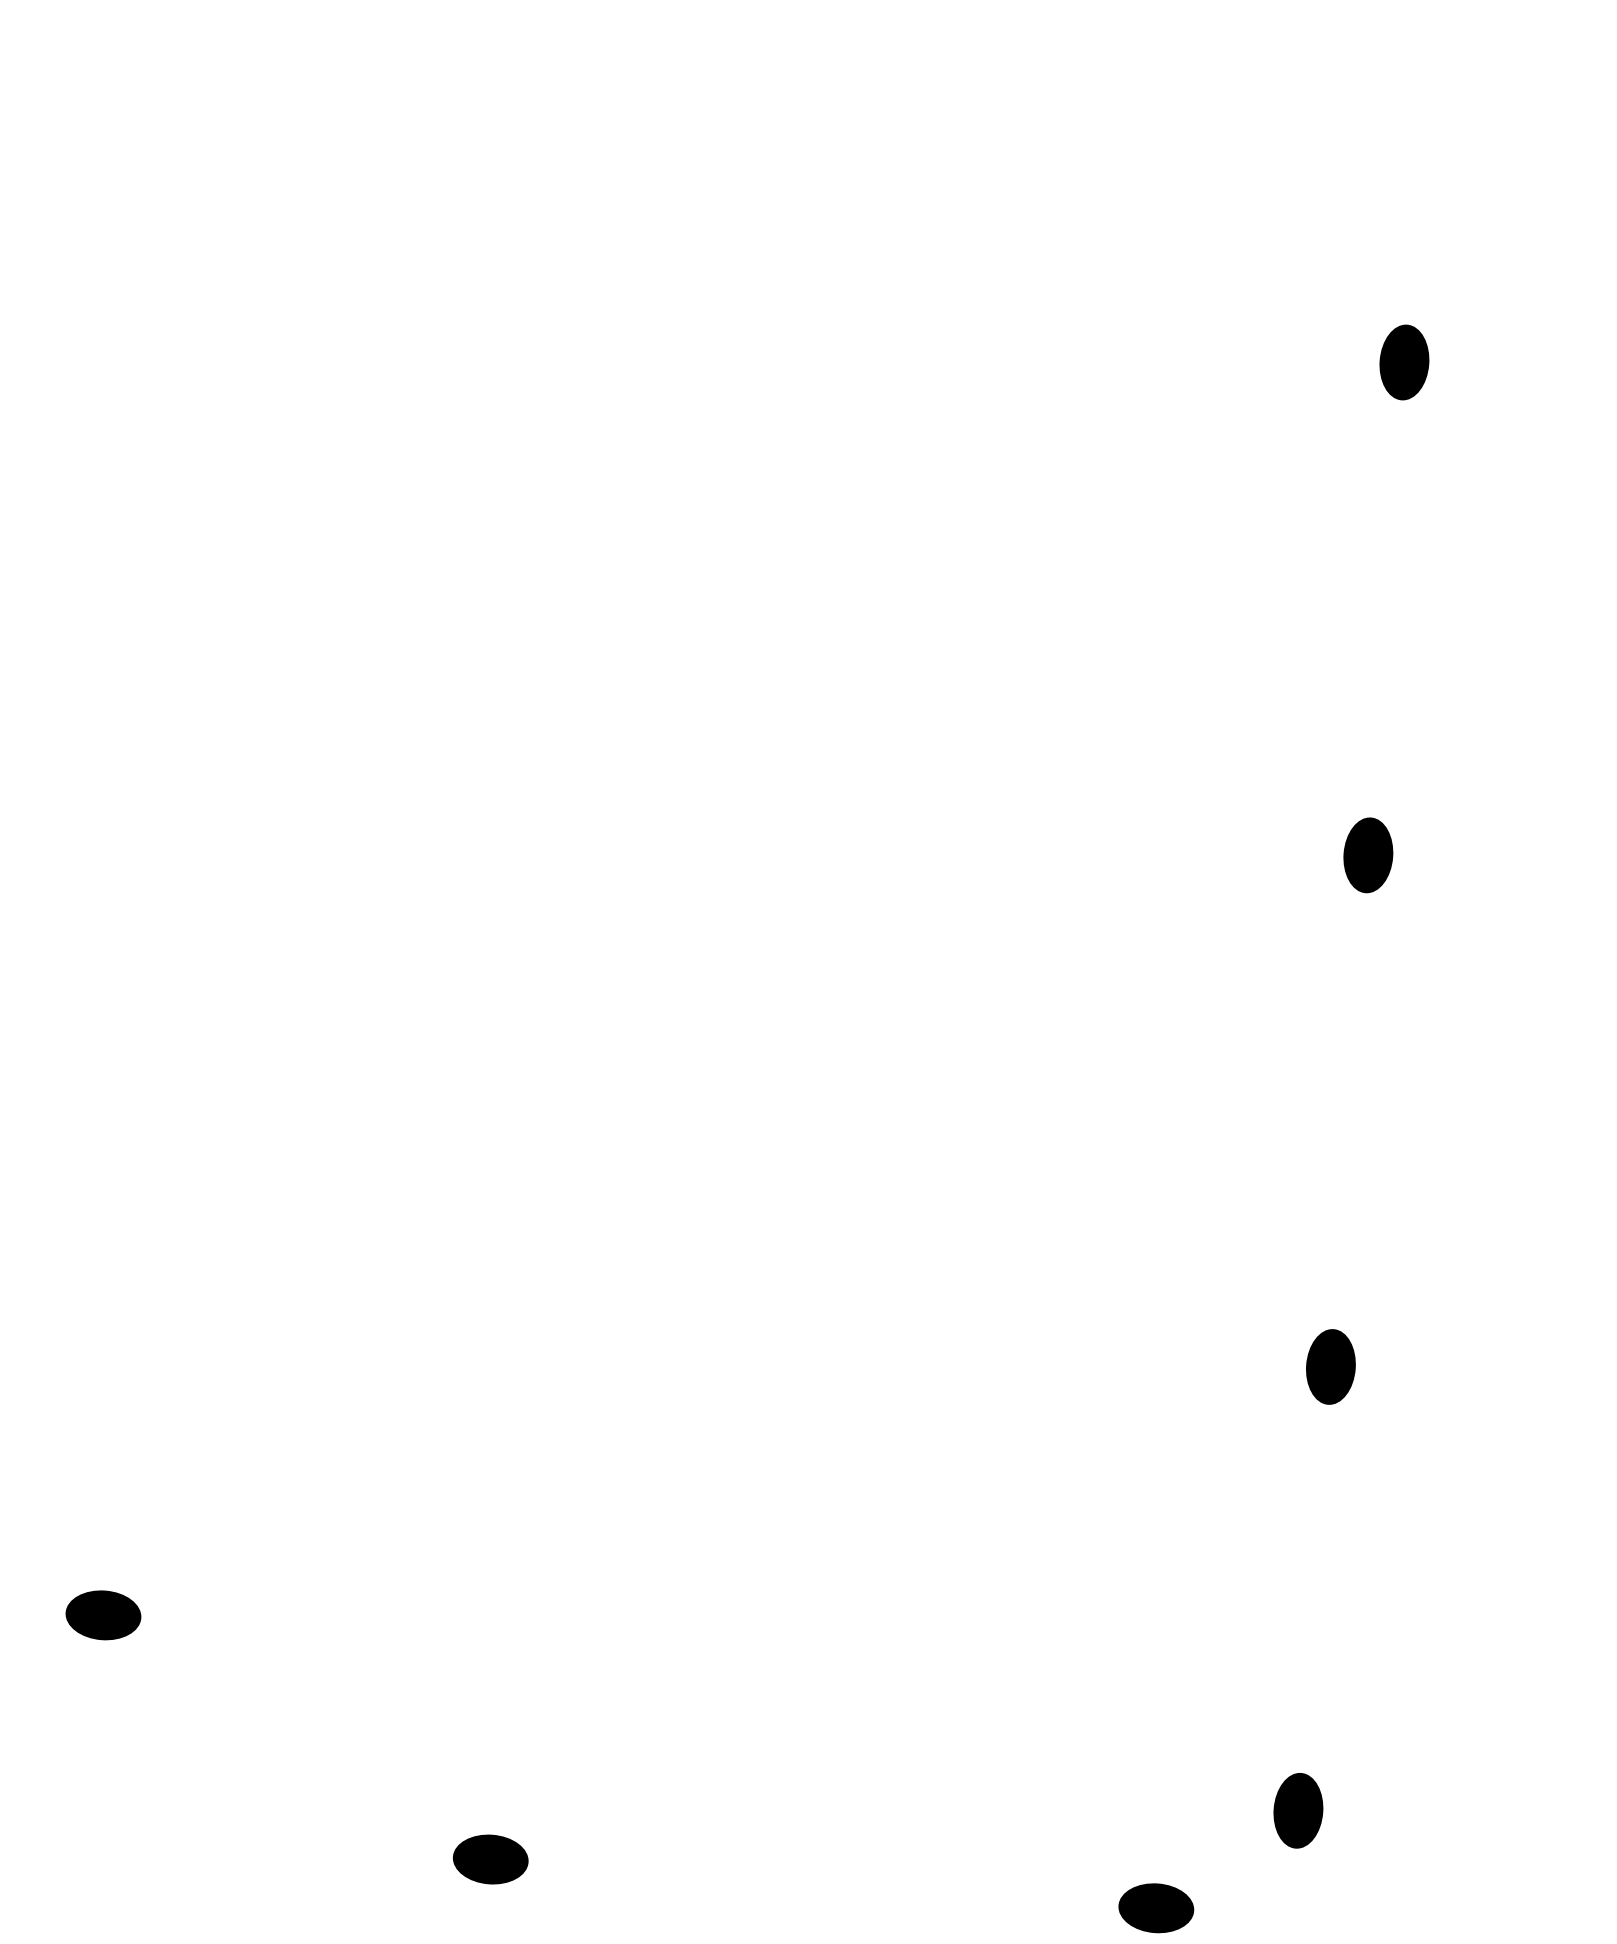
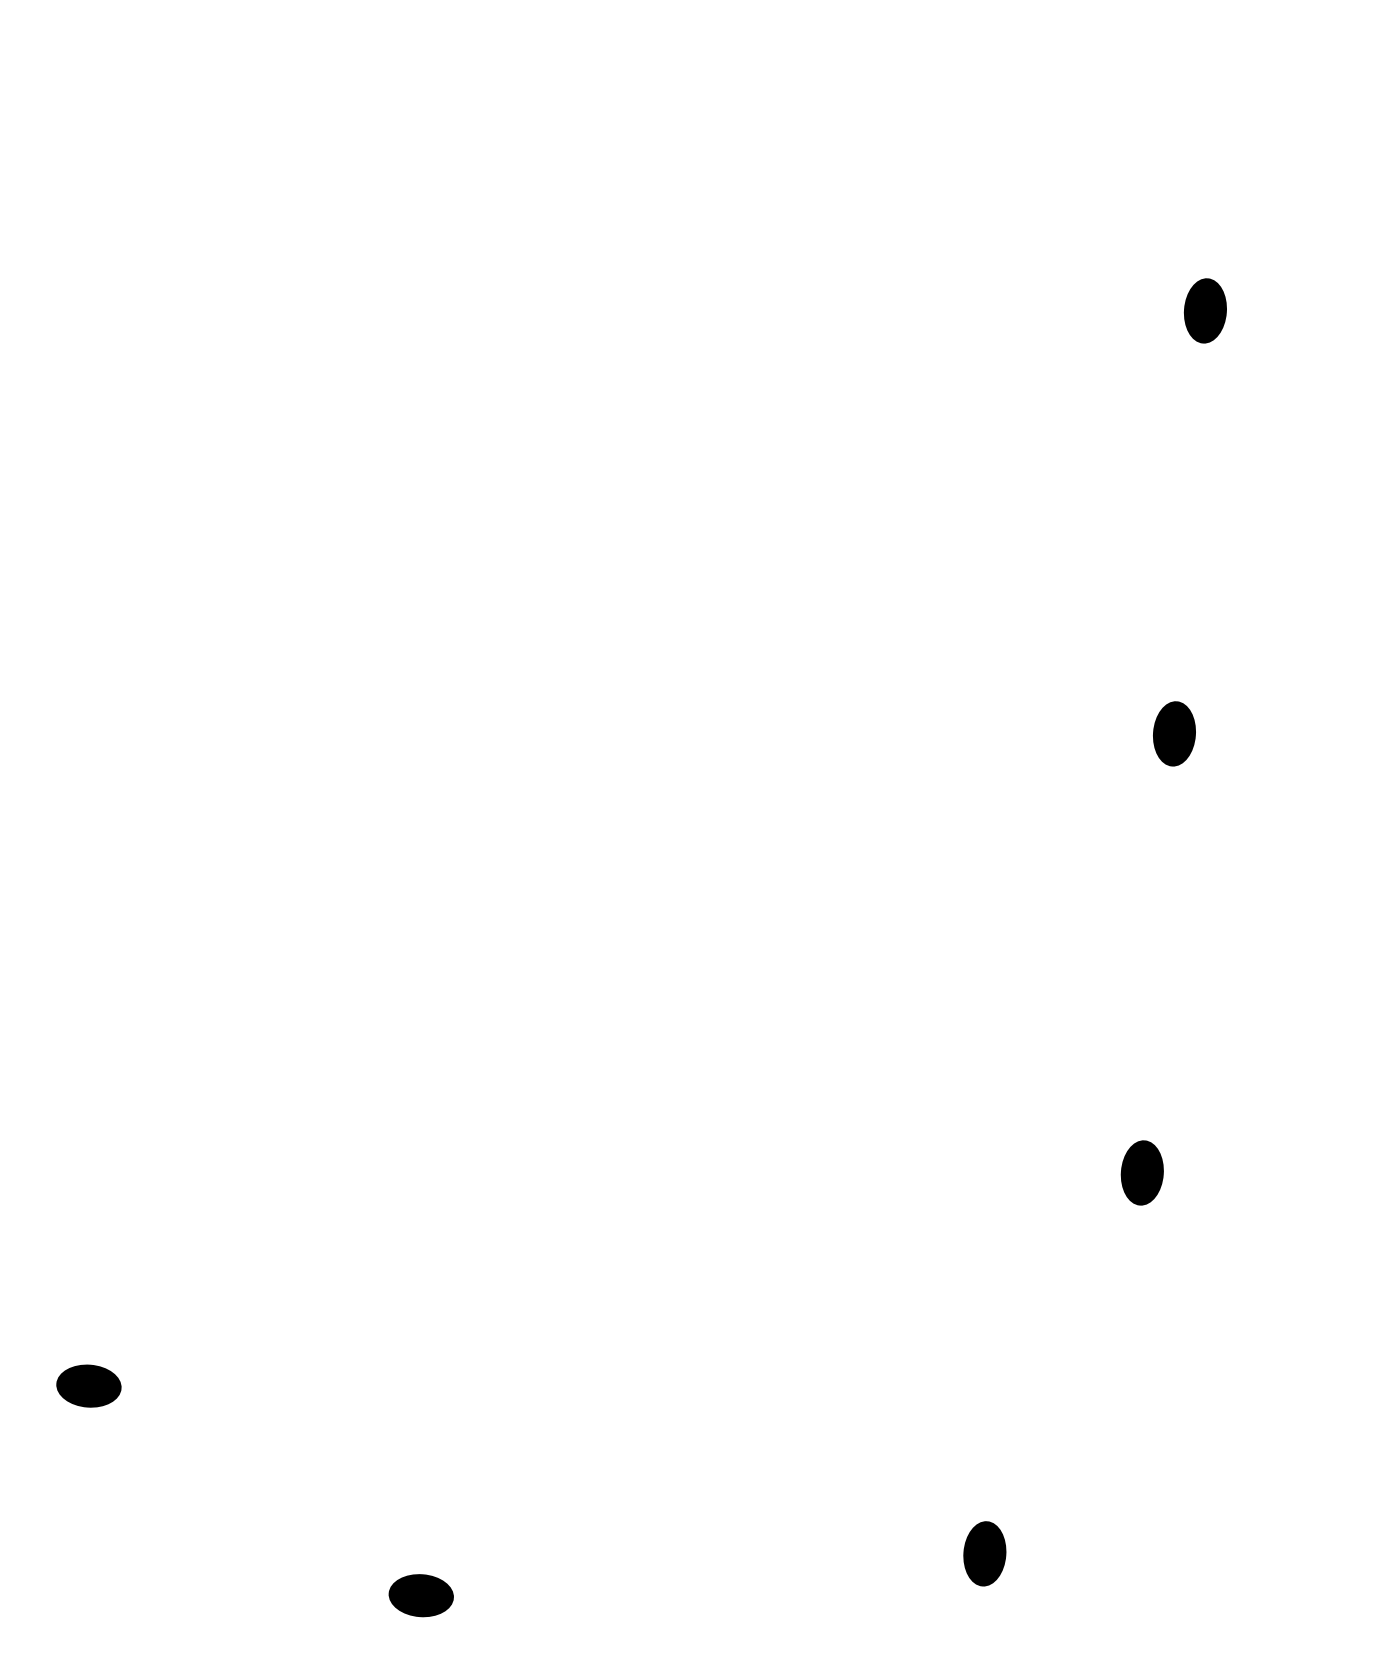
part: (1298, 1810) -> (984, 1553), moved
part: (1156, 1908) -> (992, 1637), removed

